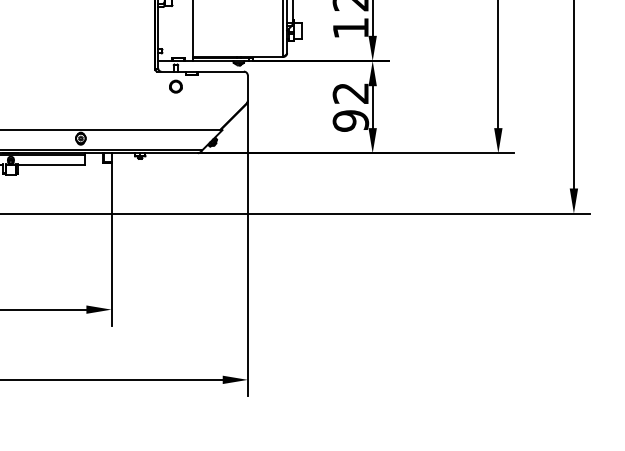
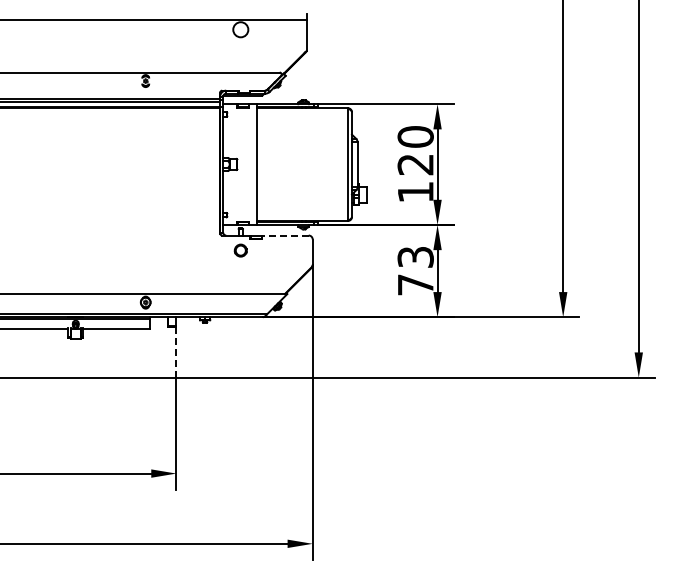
line: (220, 71) -> (285, 235), solid -> dashed
text: (350, 107) -> (415, 271), 92 -> 73
line: (111, 187) -> (176, 351), solid -> dashed

